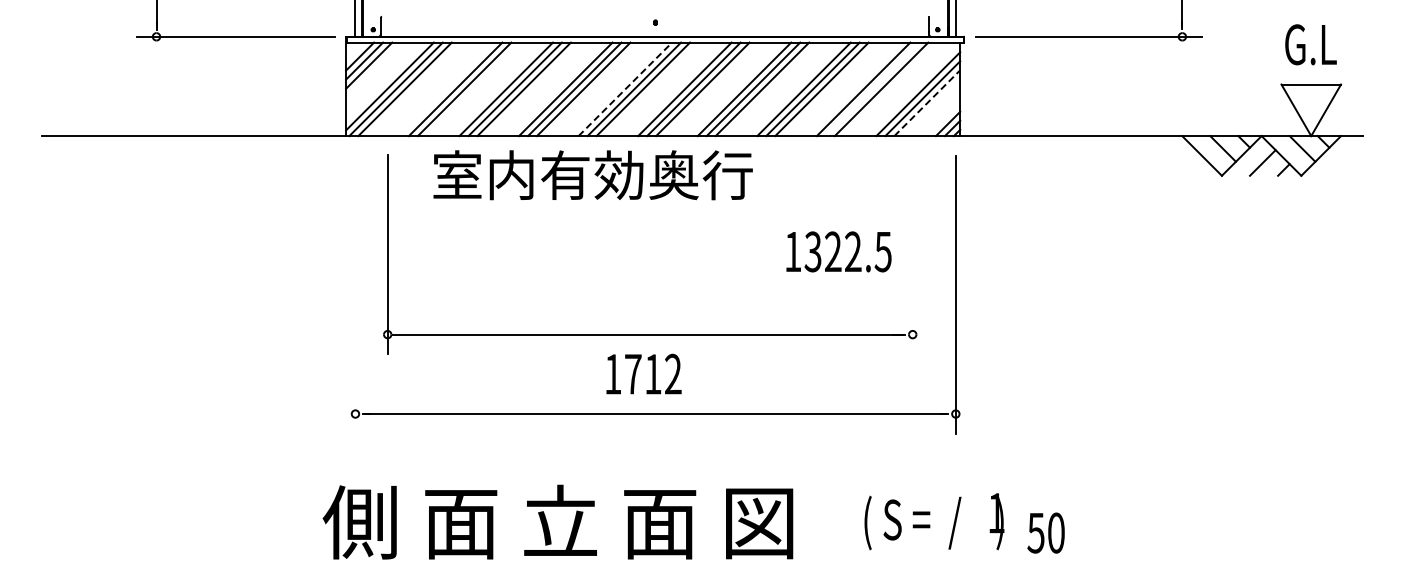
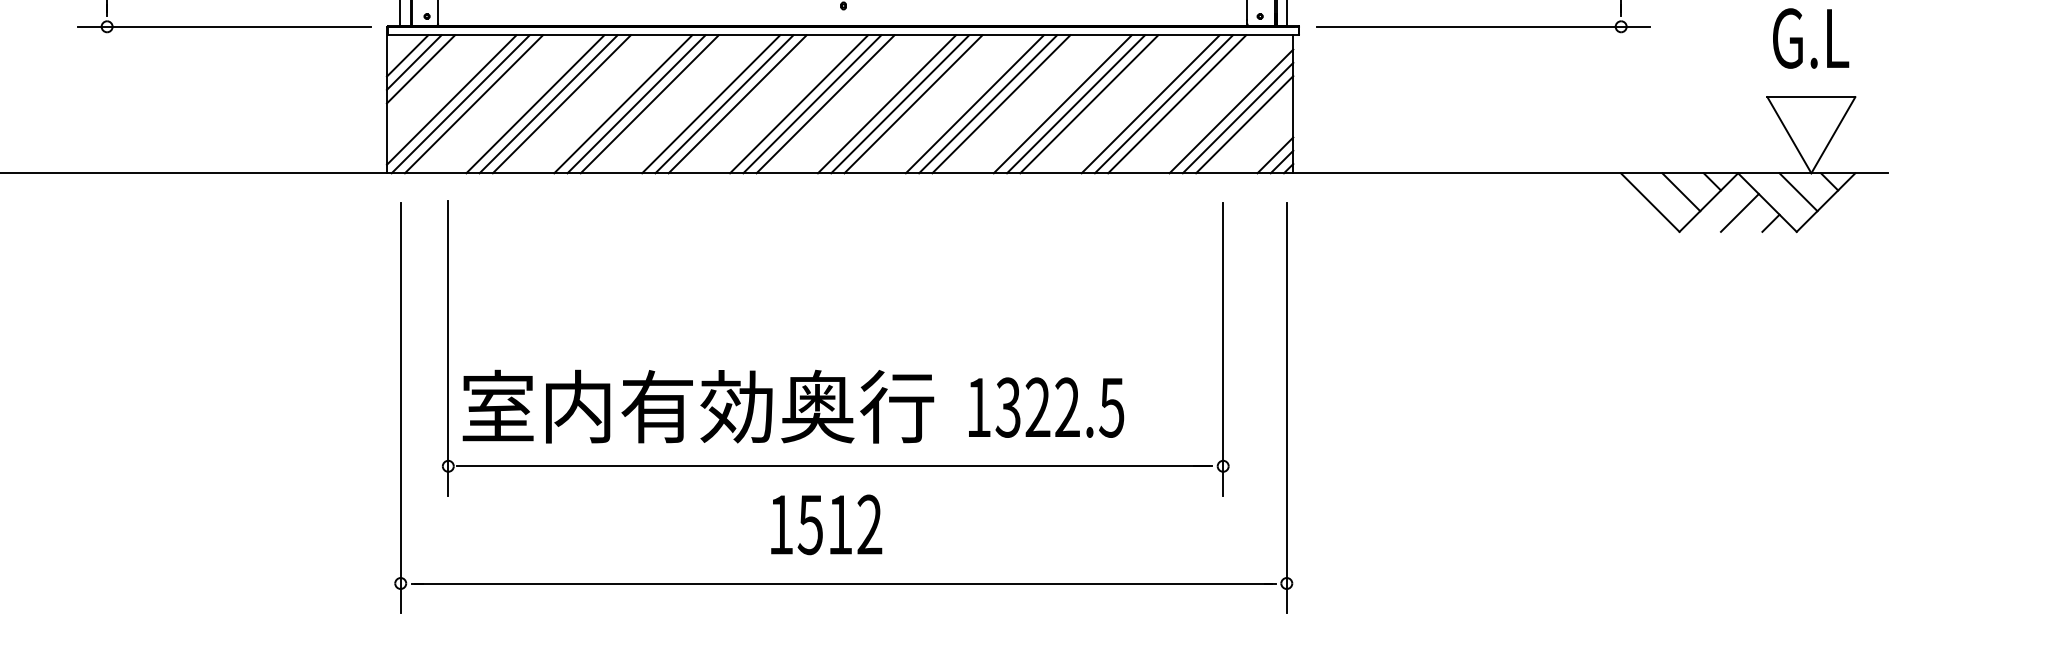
line: (446, 89) -> (535, 104), added
line: (625, 89) -> (799, 104), dashed -> solid
line: (872, 89) -> (1163, 104), added
line: (927, 103) -> (1244, 125), dashed -> solid
text: (592, 175) -> (697, 407), moved
text: (838, 251) -> (1045, 407), moved
line: (912, 254) -> (1222, 348), added
line: (355, 294) -> (400, 407), added
text: (632, 374) -> (809, 525), 1712 -> 1512

